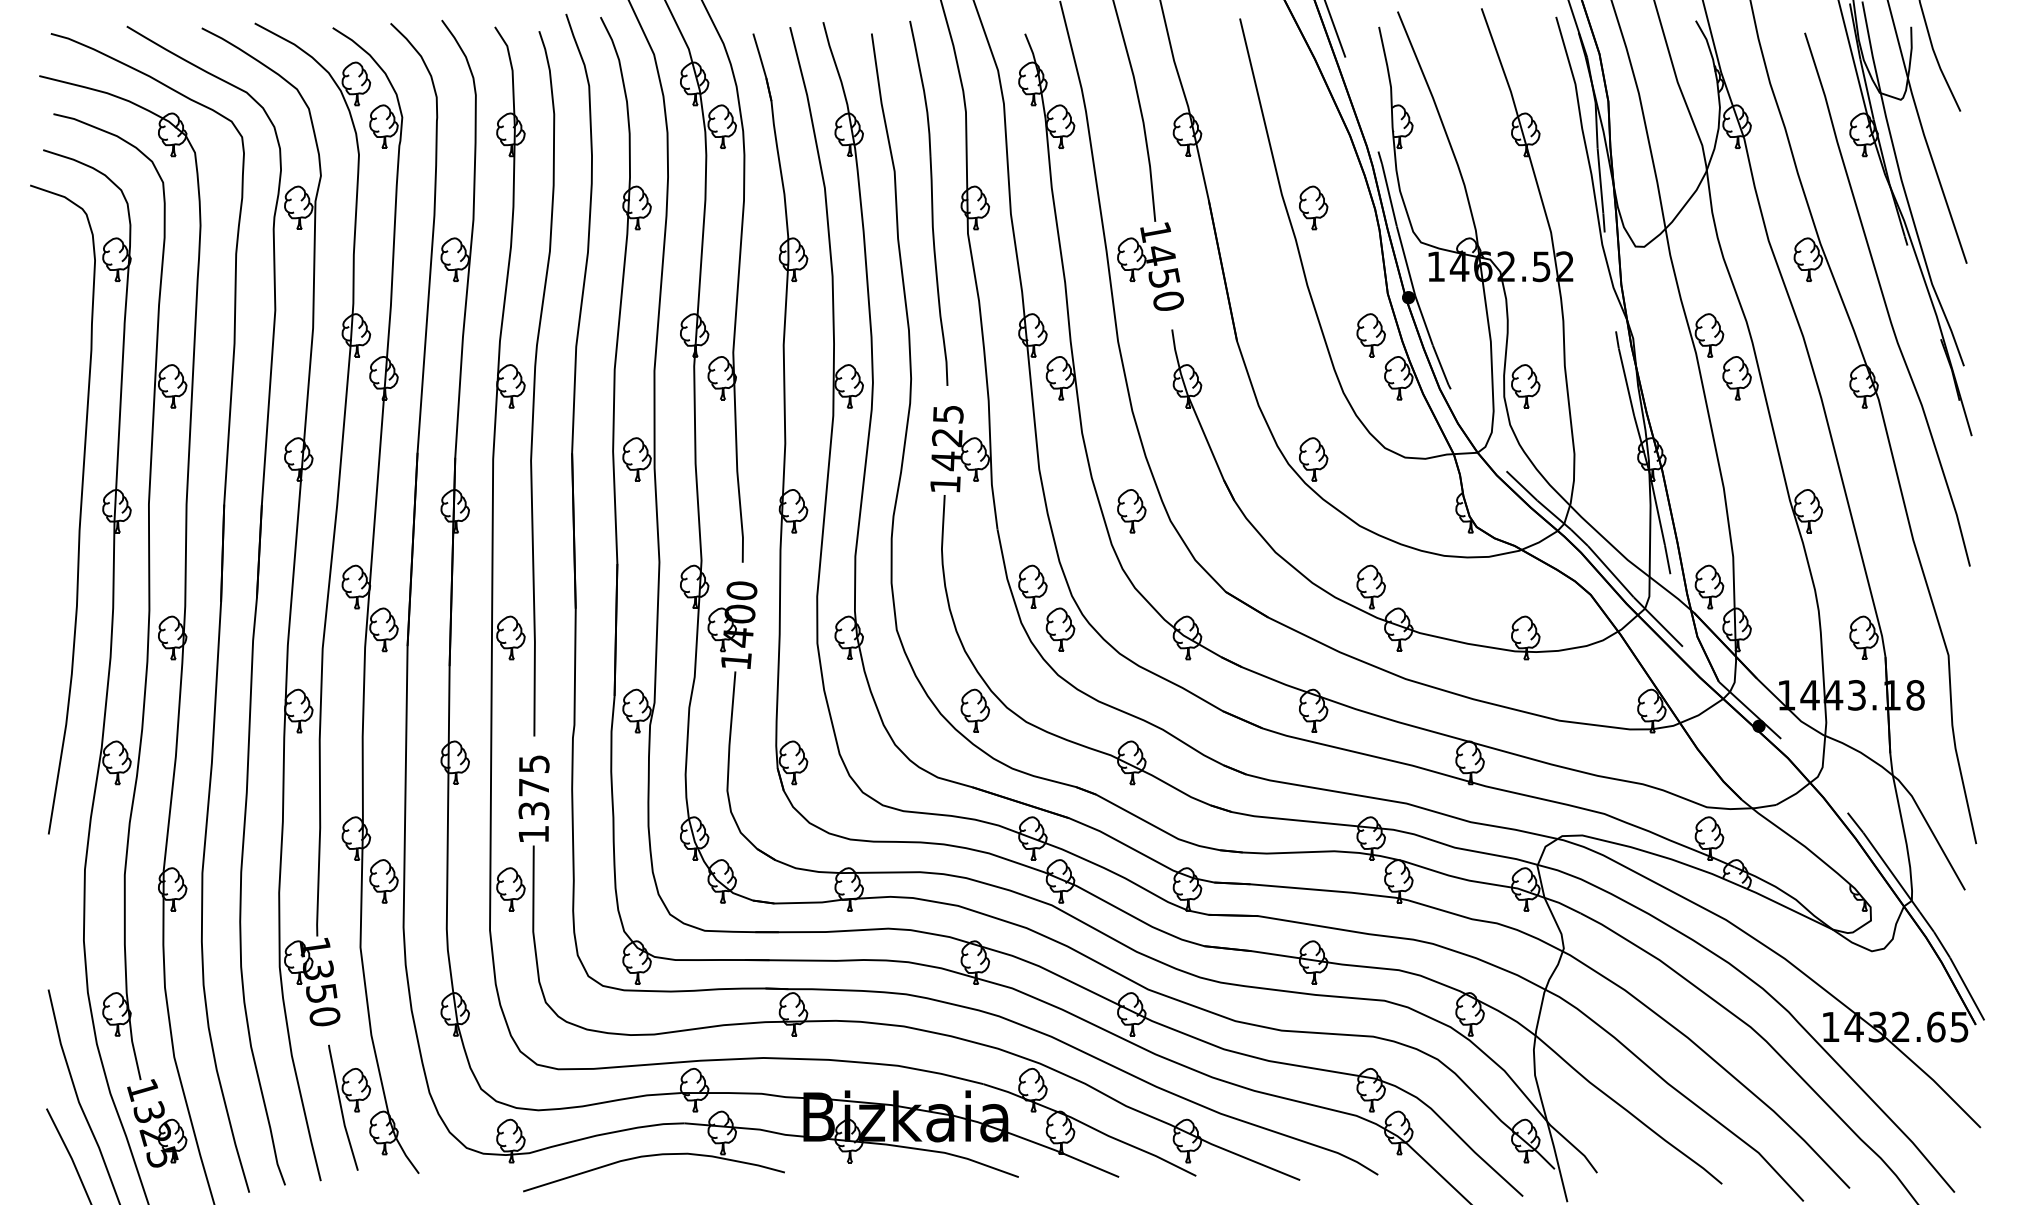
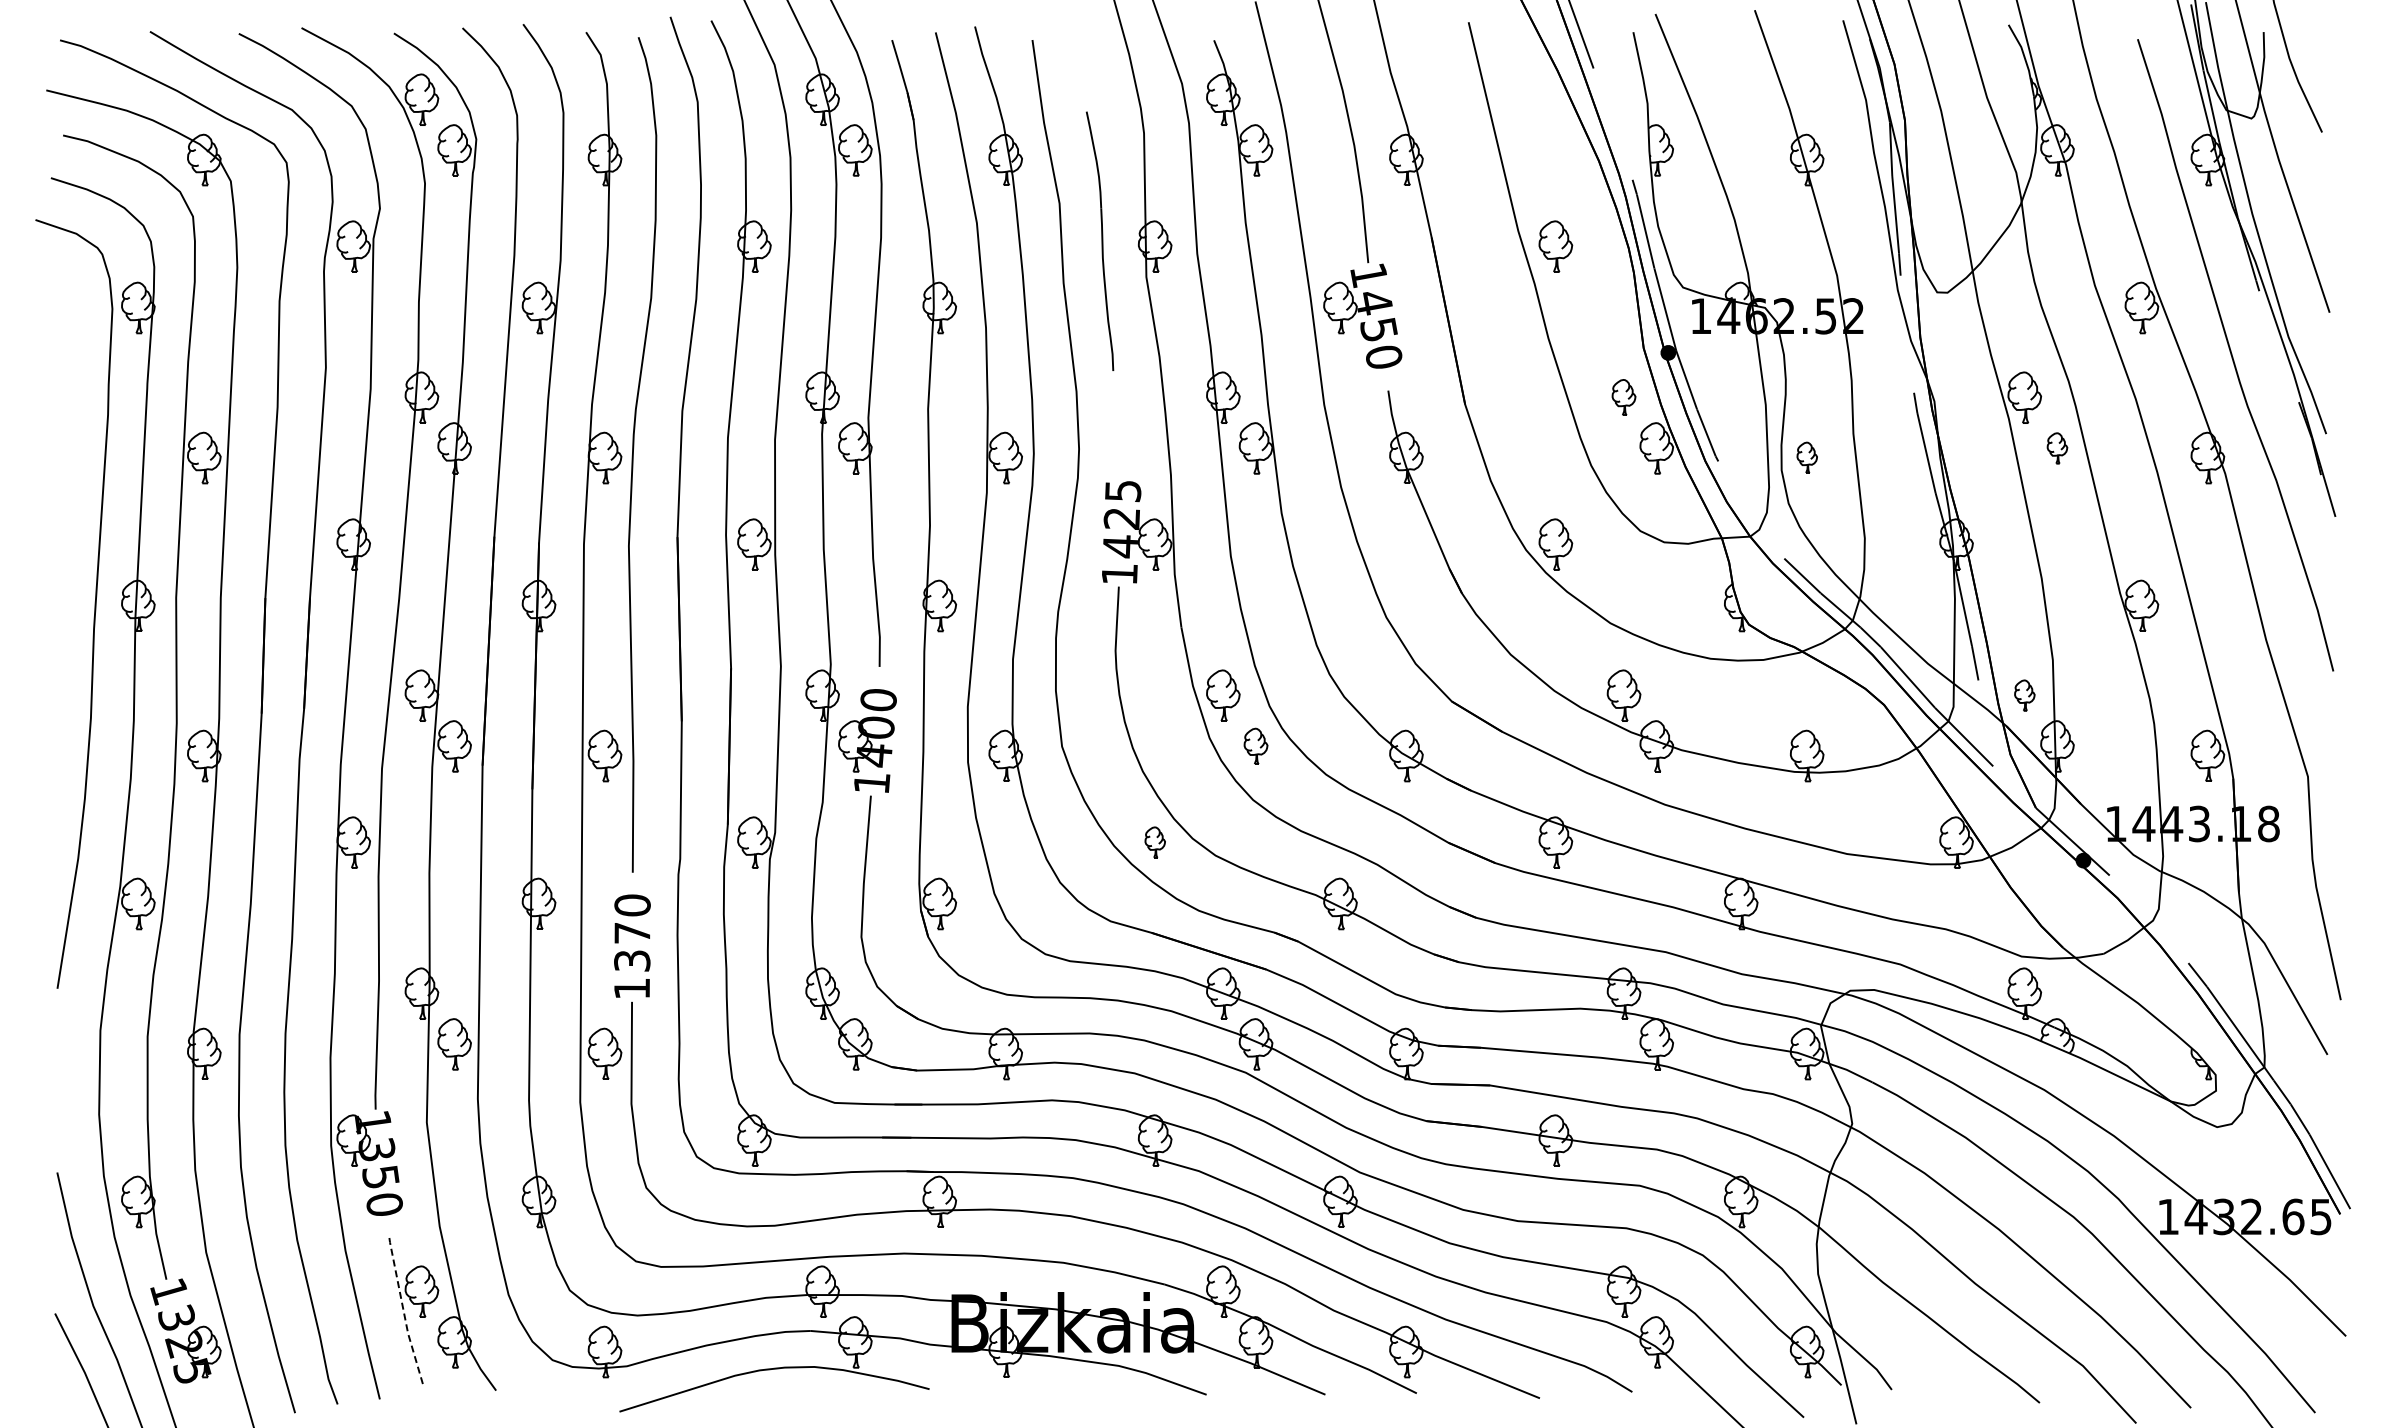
part: (928, 203) -> (1099, 241), size x0.6
part: (1370, 335) -> (1623, 397), size x0.7
part: (1737, 378) -> (2057, 448), size x0.6
part: (1526, 385) -> (1807, 457), size x0.6
part: (1131, 510) -> (1340, 605), removed
part: (1709, 586) -> (2024, 695), size x0.6
part: (1060, 629) -> (1255, 746), size x0.7
part: (975, 710) -> (1155, 842), size x0.6
text: (534, 764) -> (632, 905), 1375 -> 1370
line: (341, 1108) -> (404, 1313), solid -> dashed

